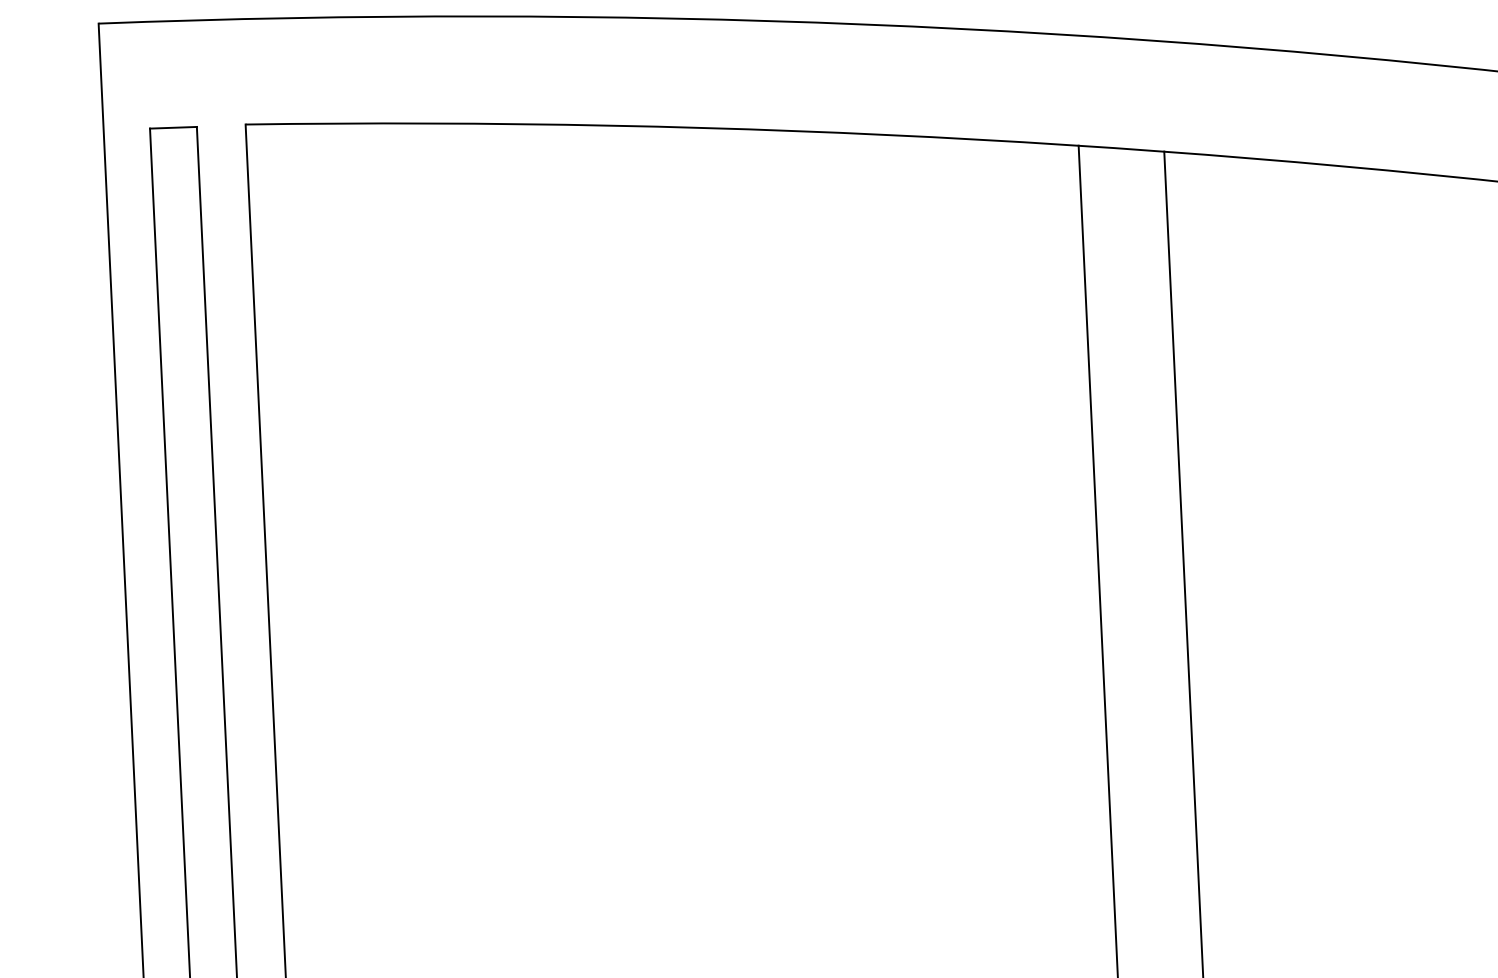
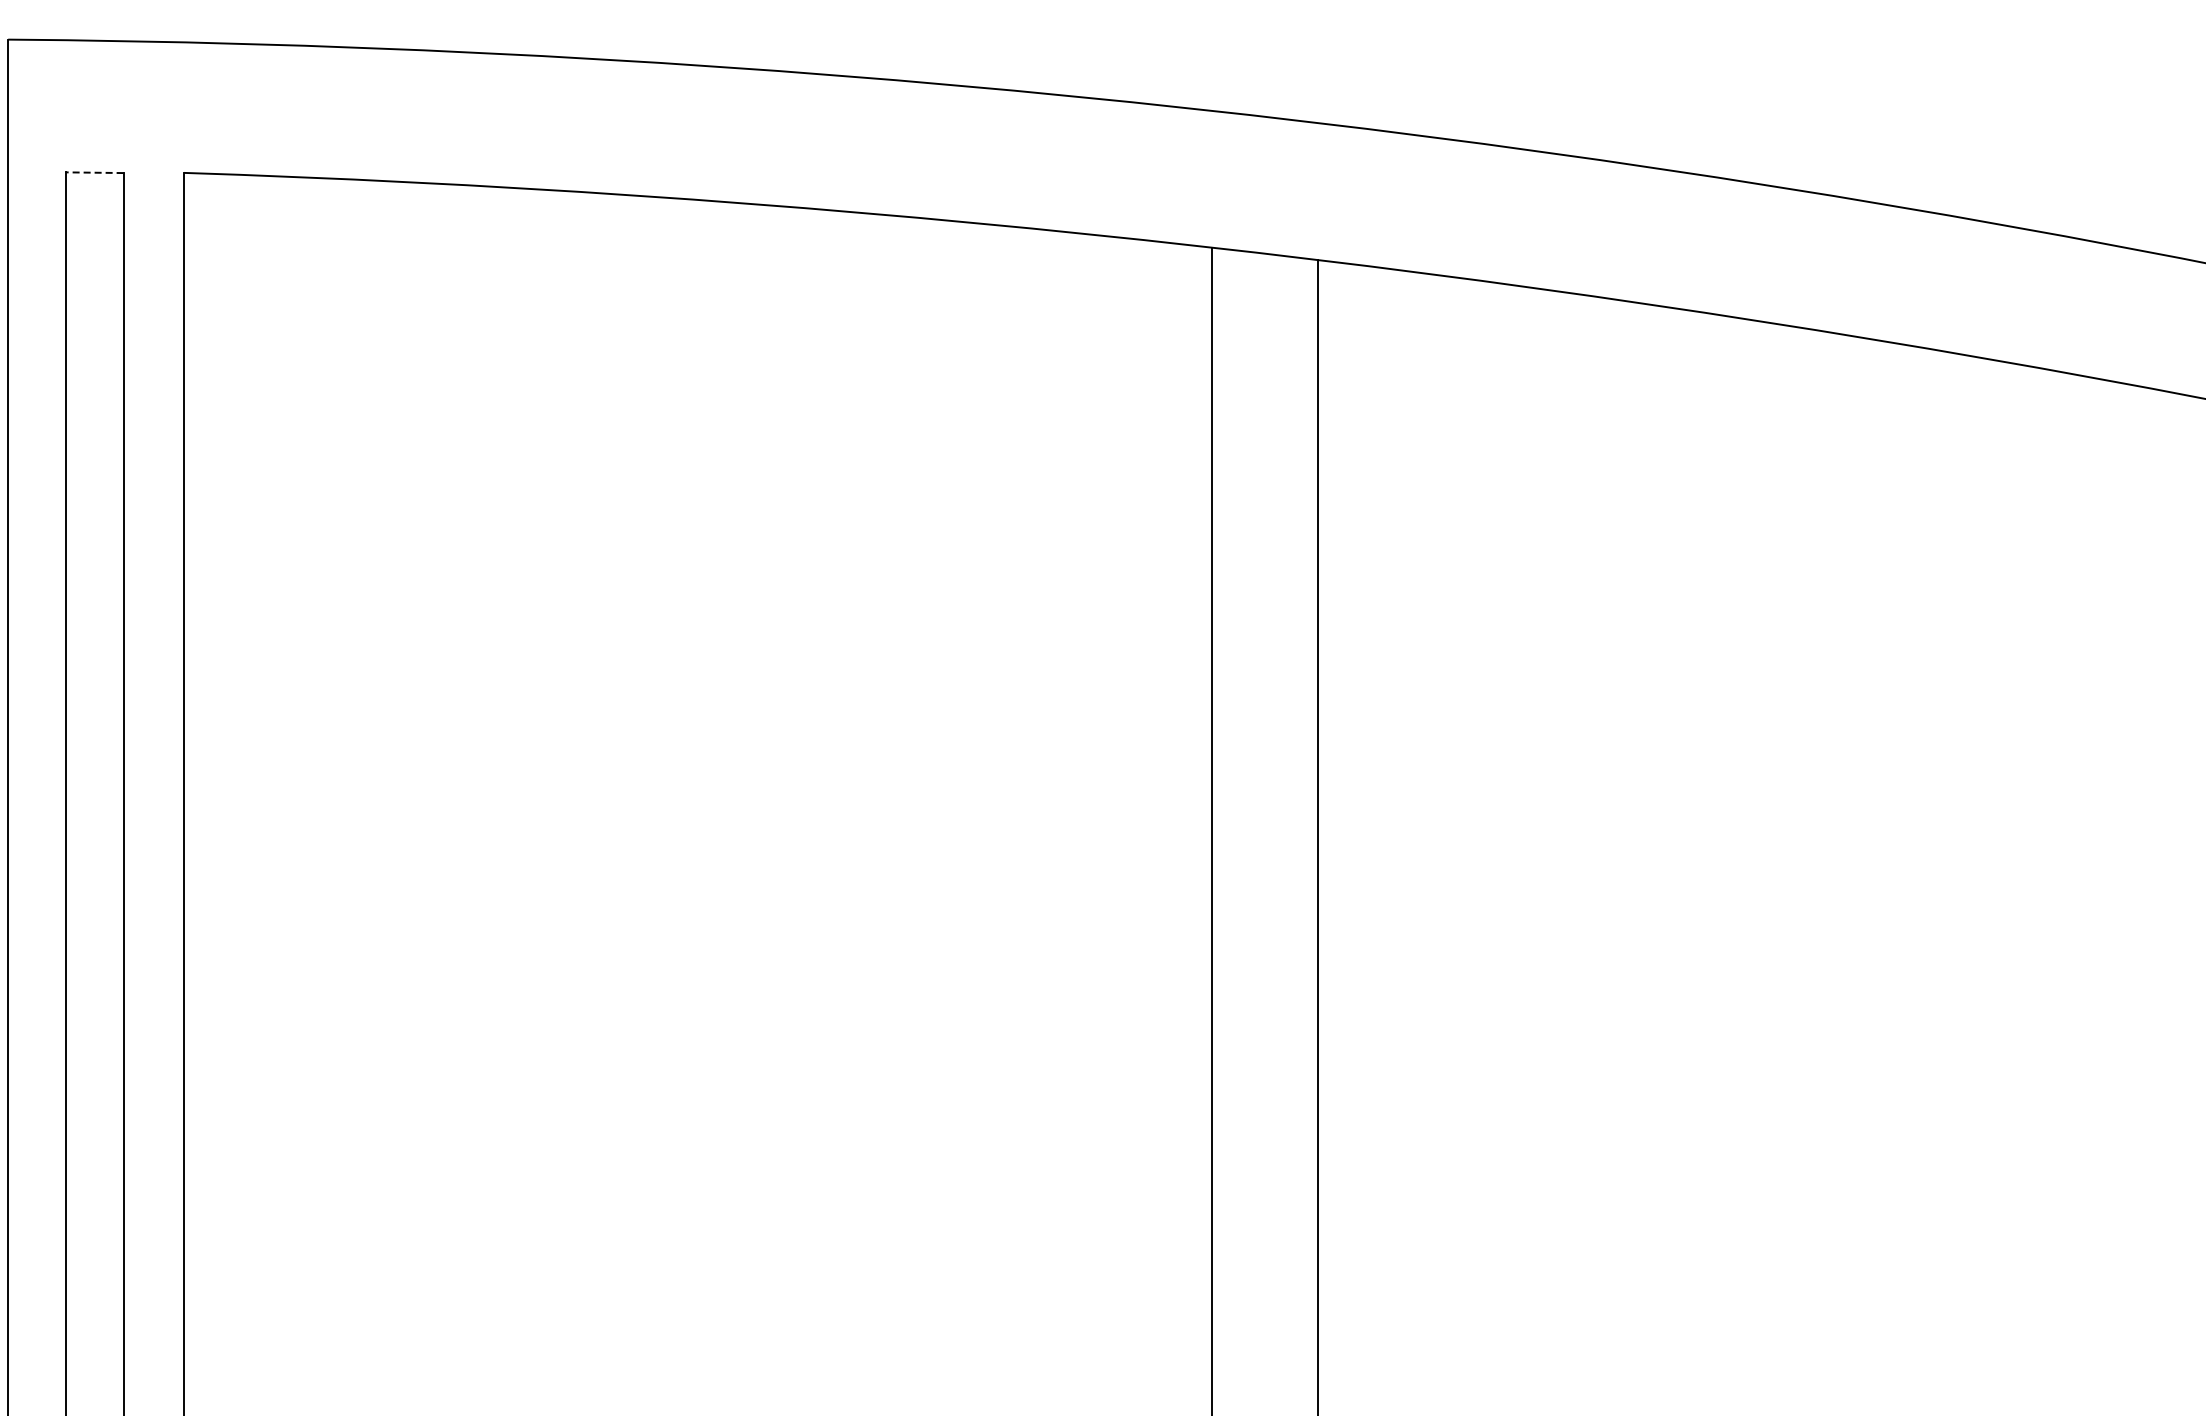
line: (173, 127) -> (94, 172), solid -> dashed

